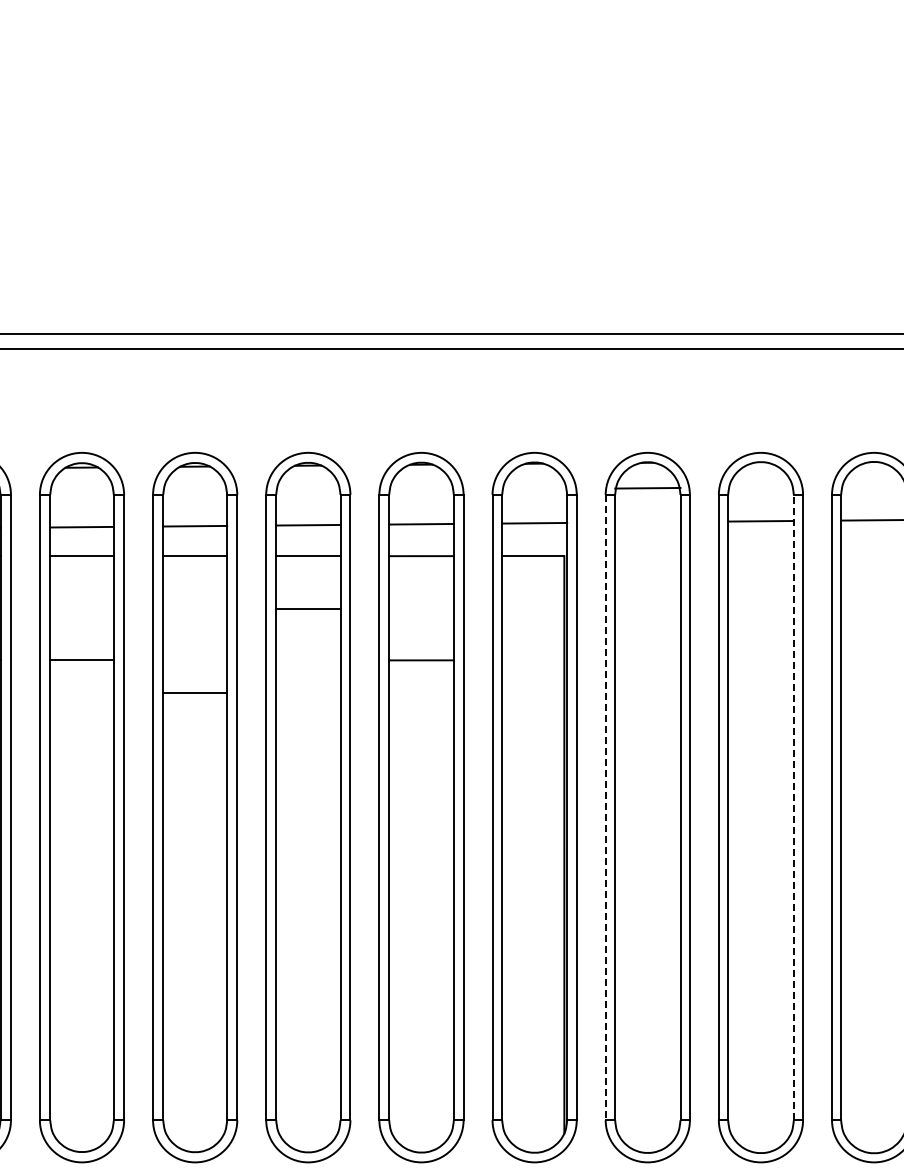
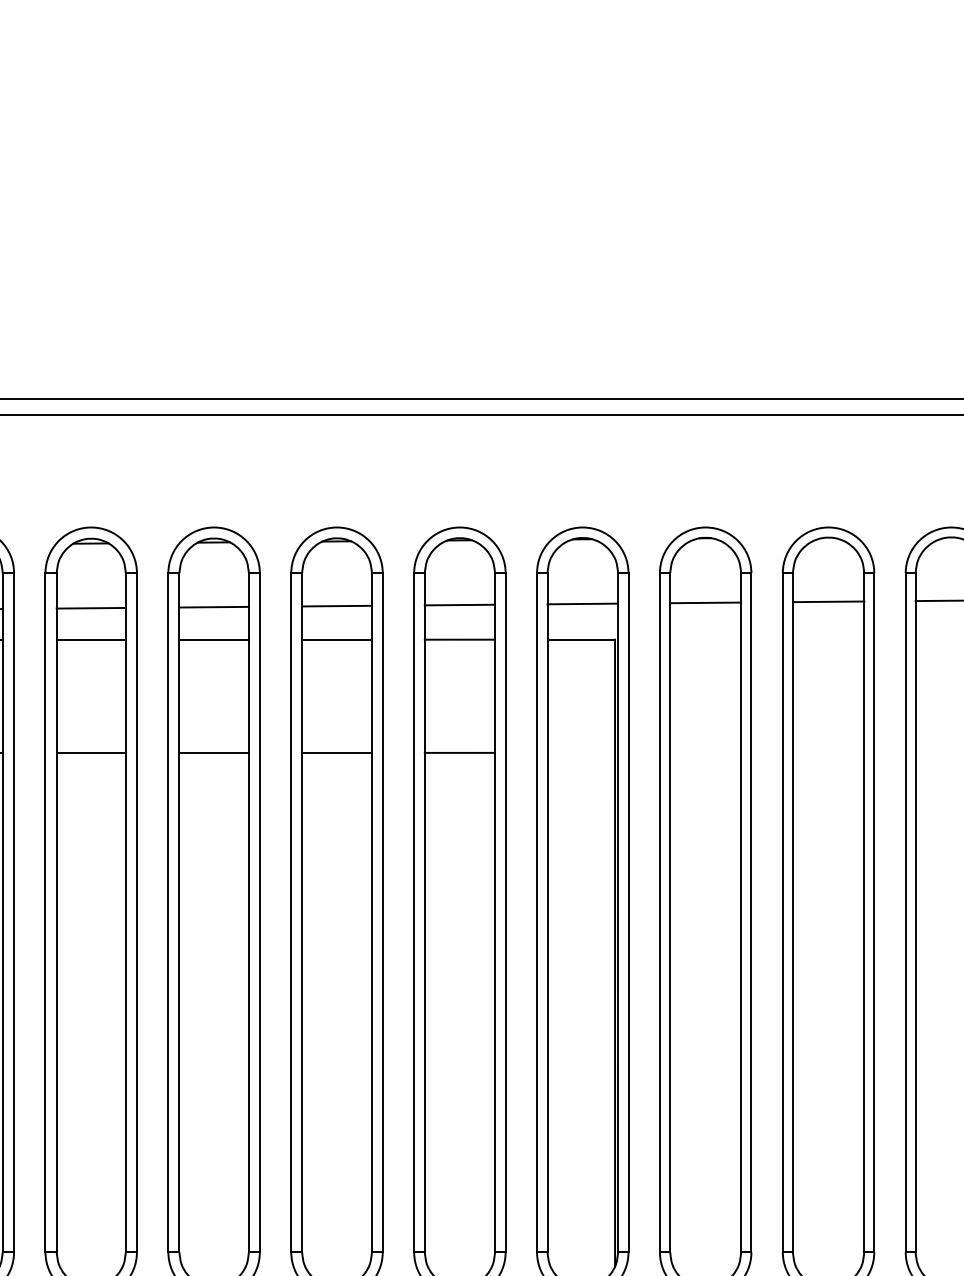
line: (647, 487) -> (705, 602), moved
line: (308, 609) -> (337, 753), moved
line: (195, 693) -> (214, 753), moved
line: (605, 807) -> (659, 912), dashed -> solid
line: (793, 807) -> (863, 912), dashed -> solid

